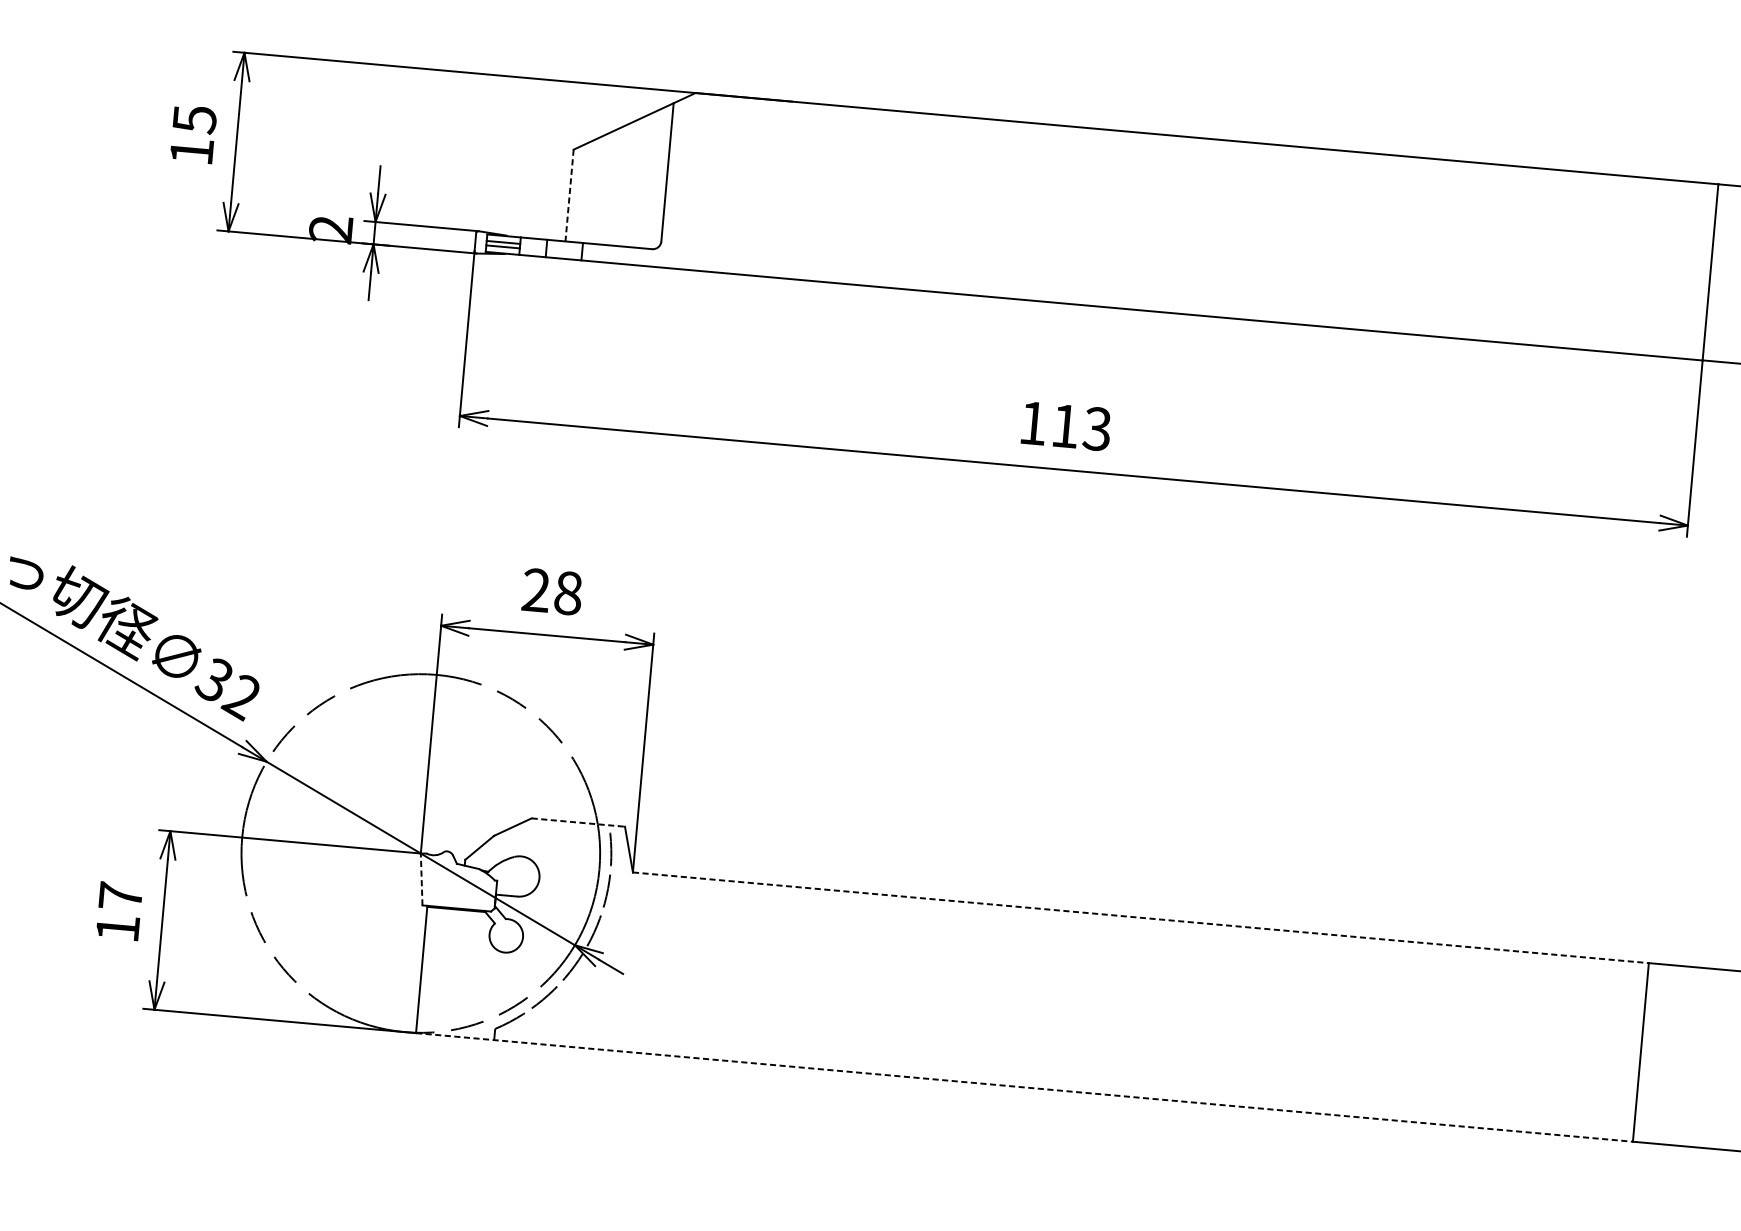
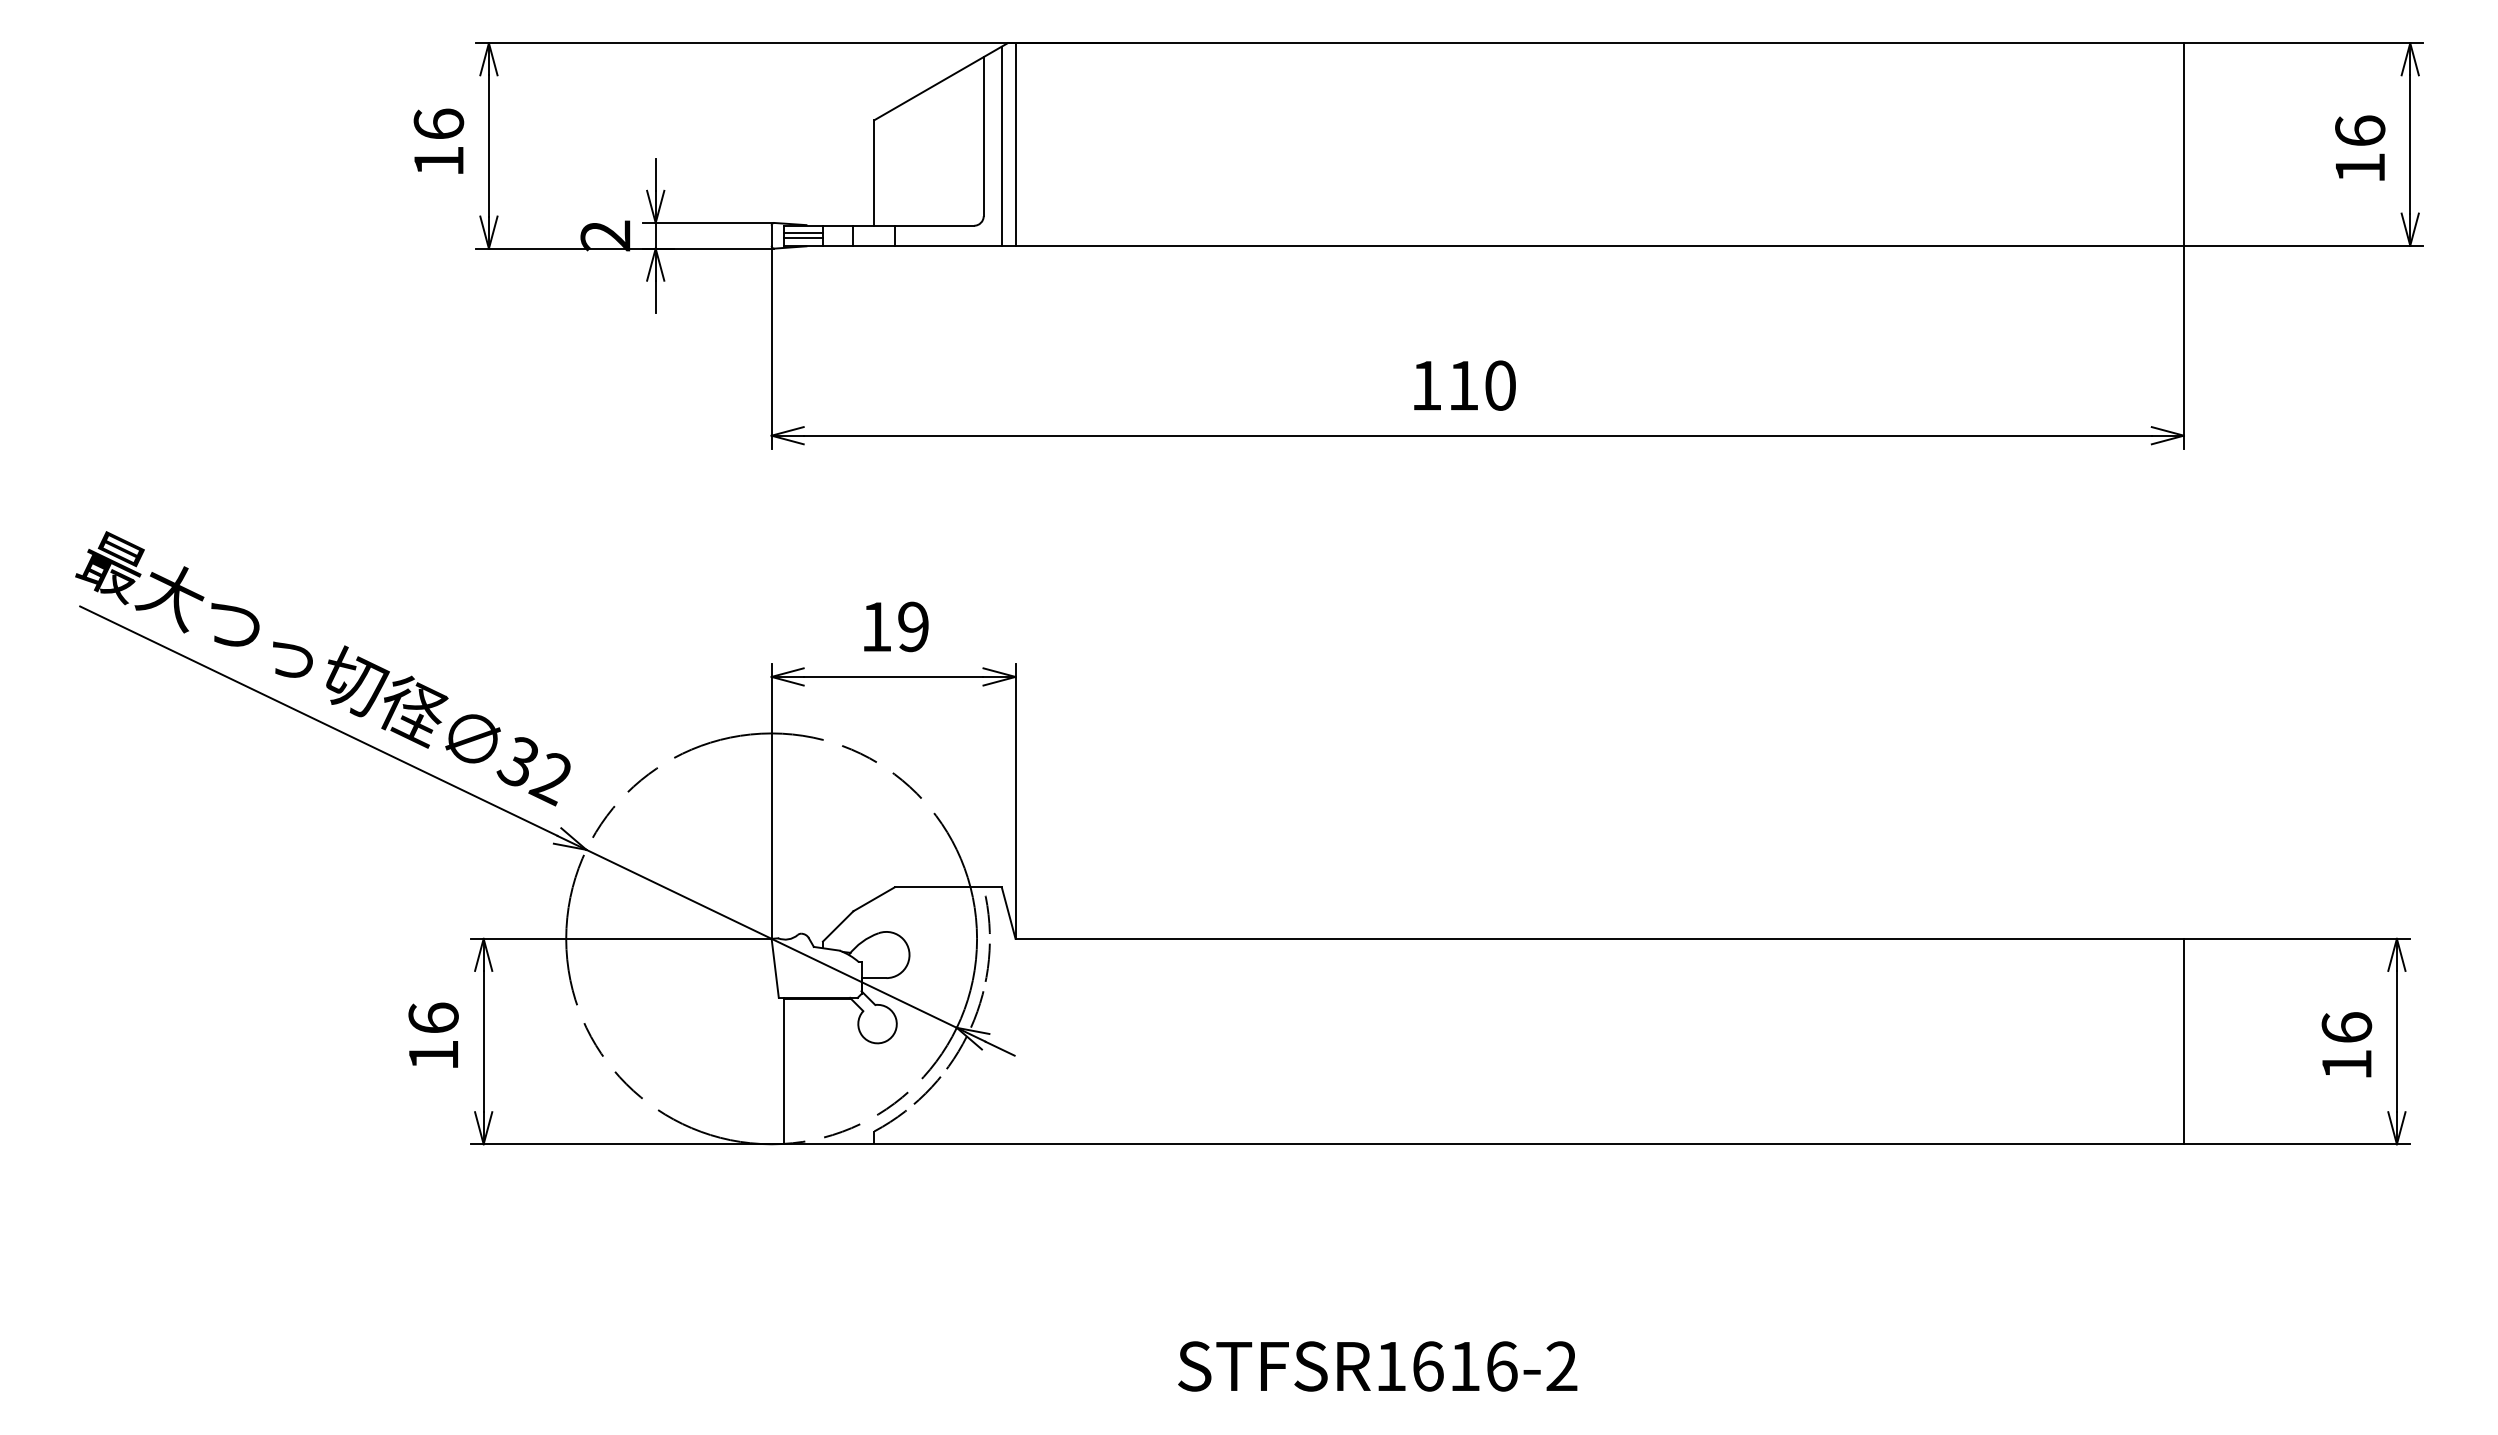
text: (194, 119) -> (438, 124), 15 -> 16
line: (682, 181) -> (1001, 145), added
line: (694, 181) -> (1015, 144), added
line: (569, 195) -> (874, 173), dashed -> solid
text: (1096, 428) -> (1499, 385), 113 -> 110
text: (552, 591) -> (895, 626), 28 -> 19
line: (578, 822) -> (948, 887), dashed -> solid
line: (421, 879) -> (775, 968), dashed -> solid
text: (120, 895) -> (433, 1017), 17 -> 16
line: (1141, 917) -> (1600, 938), dashed -> solid
line: (1024, 1087) -> (1484, 1144), dashed -> solid

